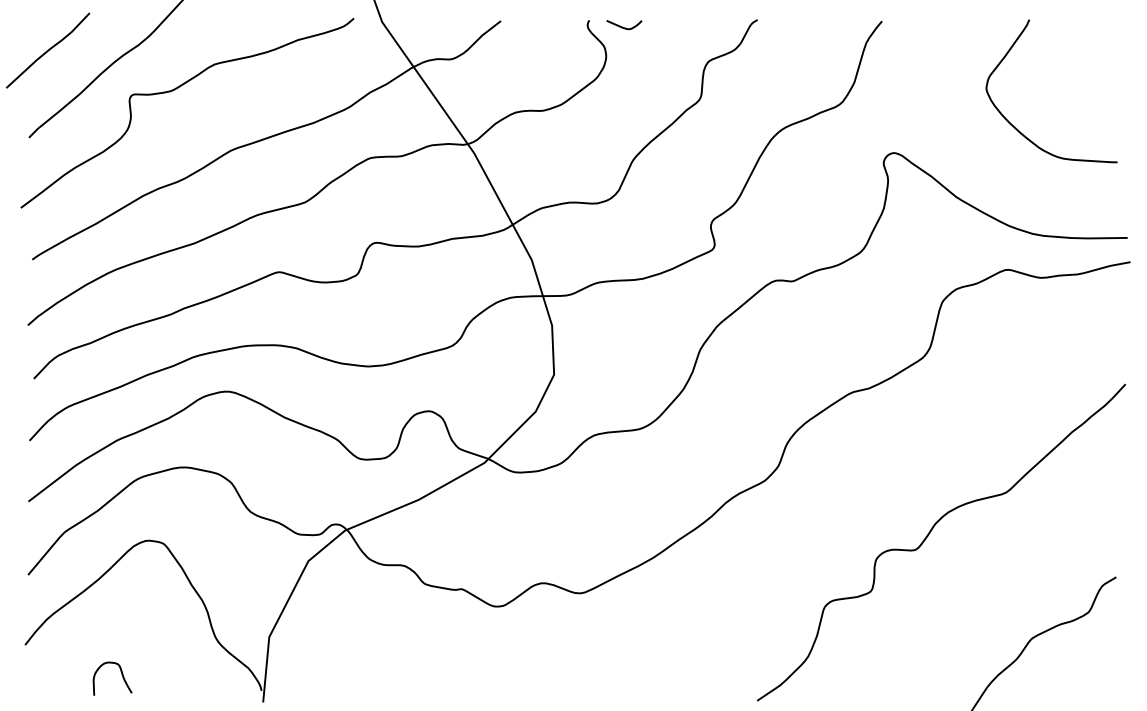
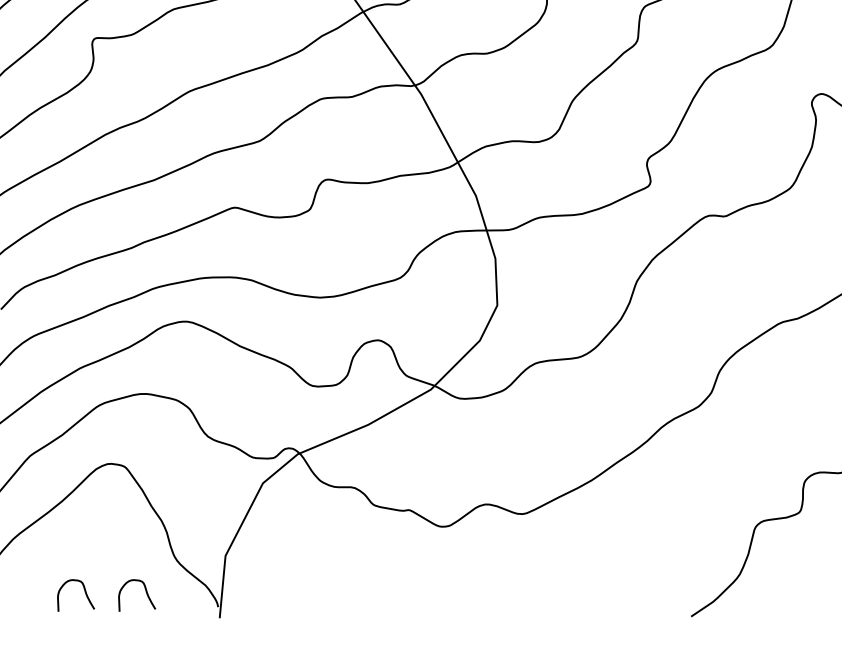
curve: (185, 675) -> (145, 592), added

